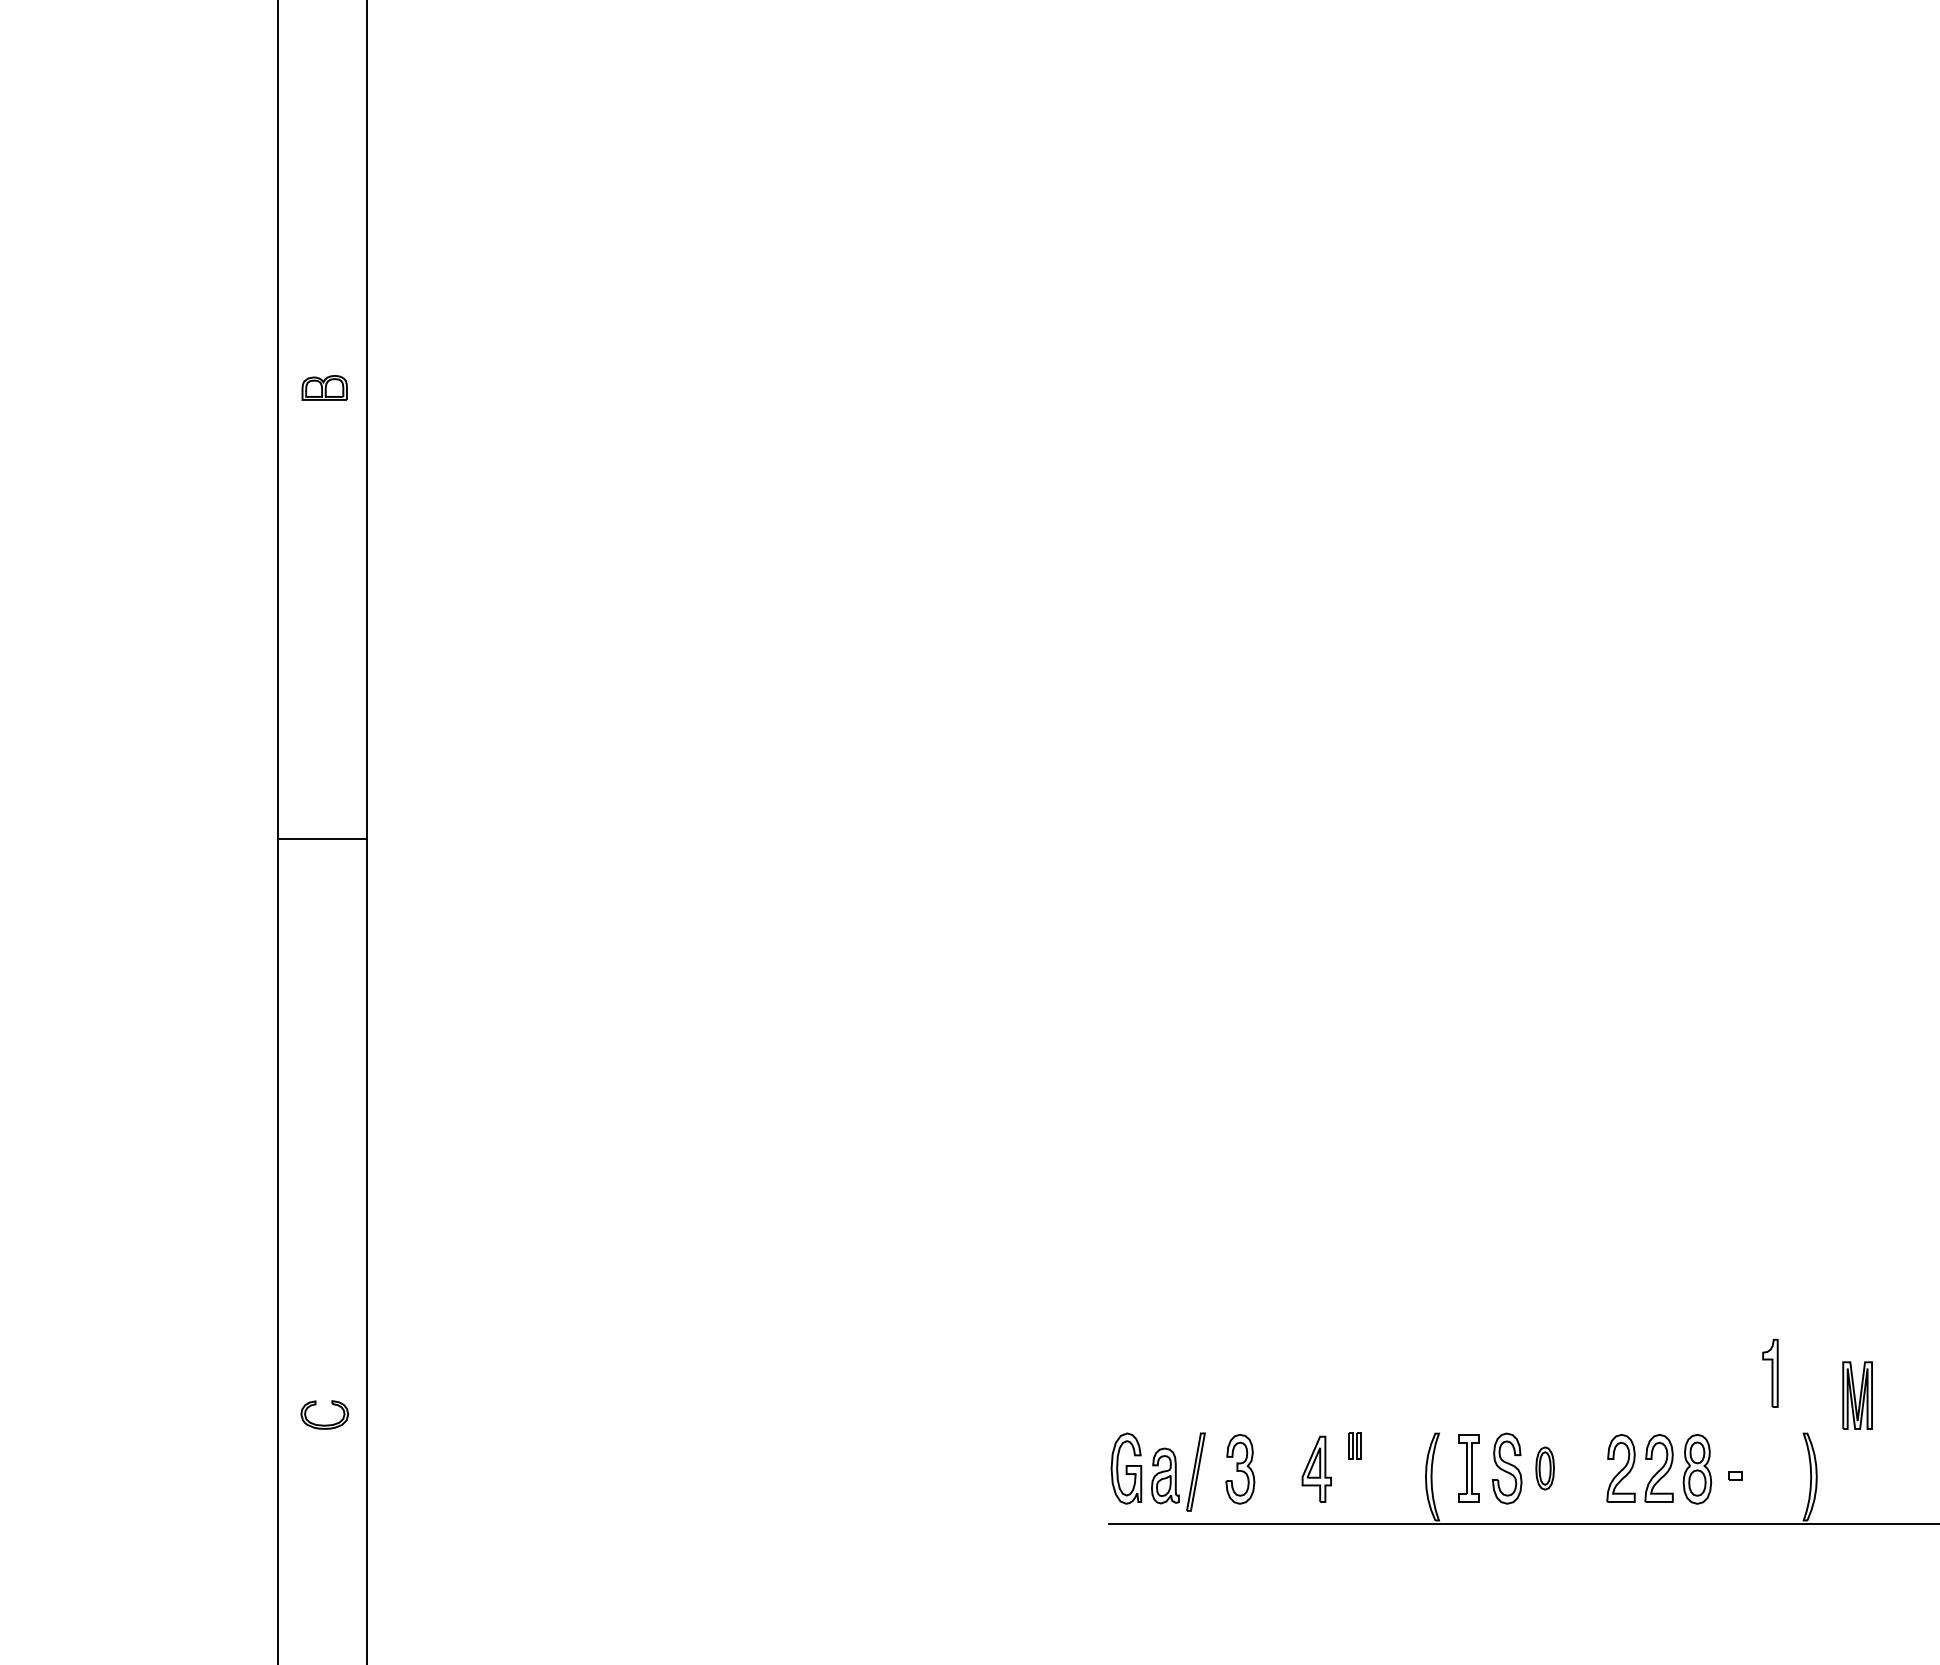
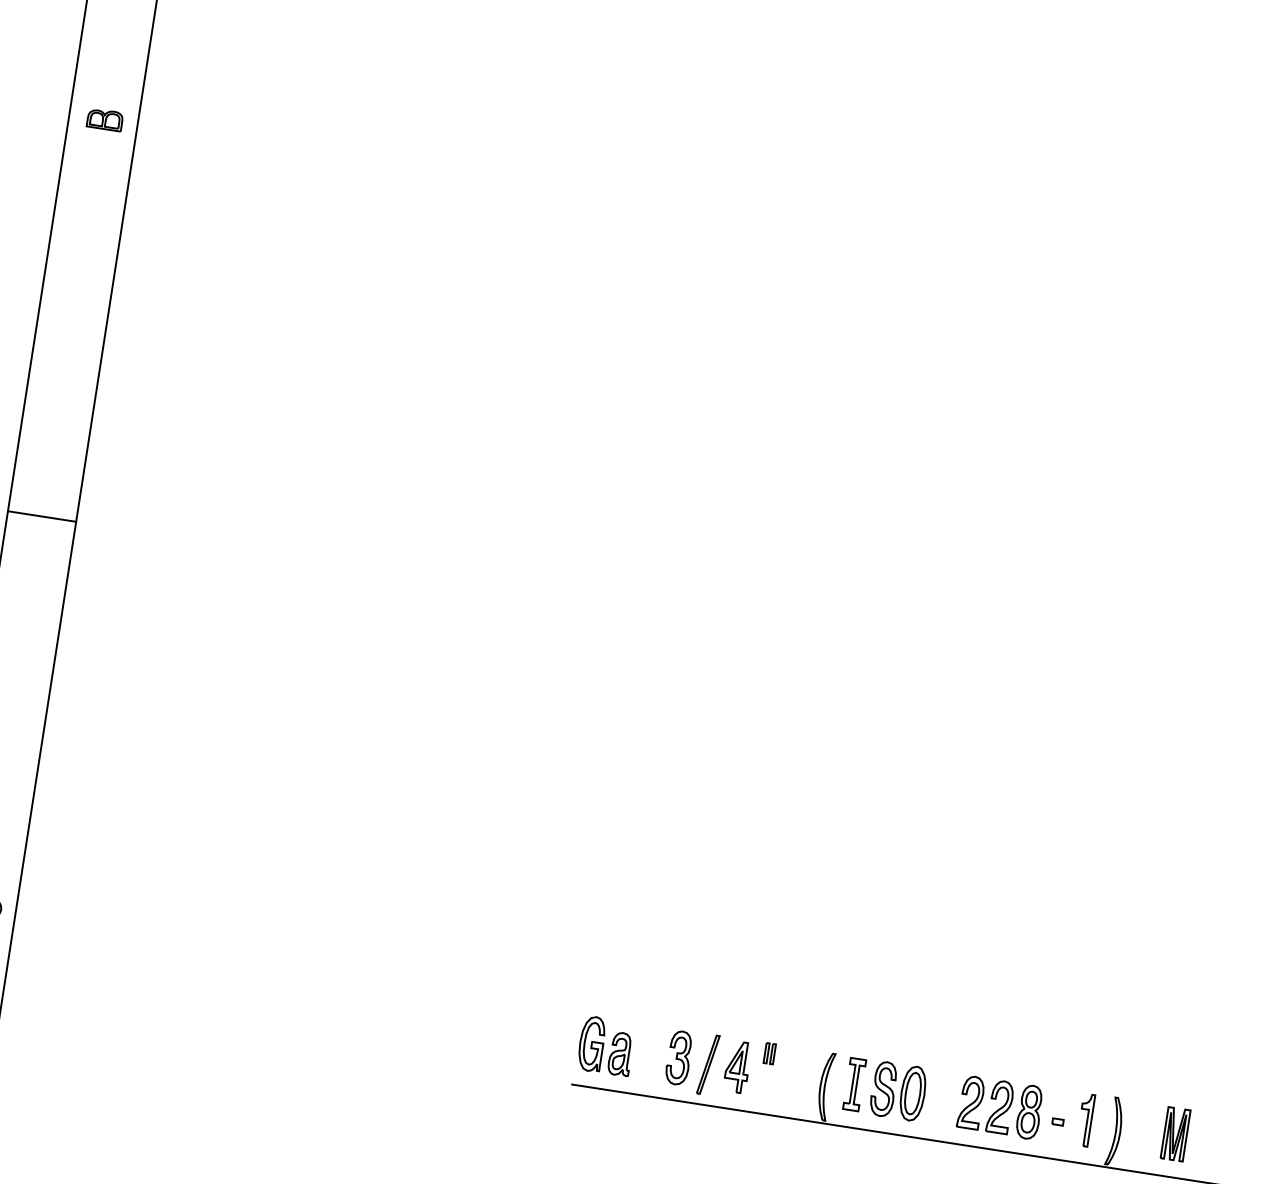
line: (322, 839) -> (41, 516), moved
part: (1770, 1372) -> (1085, 1119), moved
part: (1857, 1395) -> (1175, 1134), moved
part: (1544, 1468) -> (912, 1093), size x1.67
part: (1195, 1471) -> (708, 1064), moved

